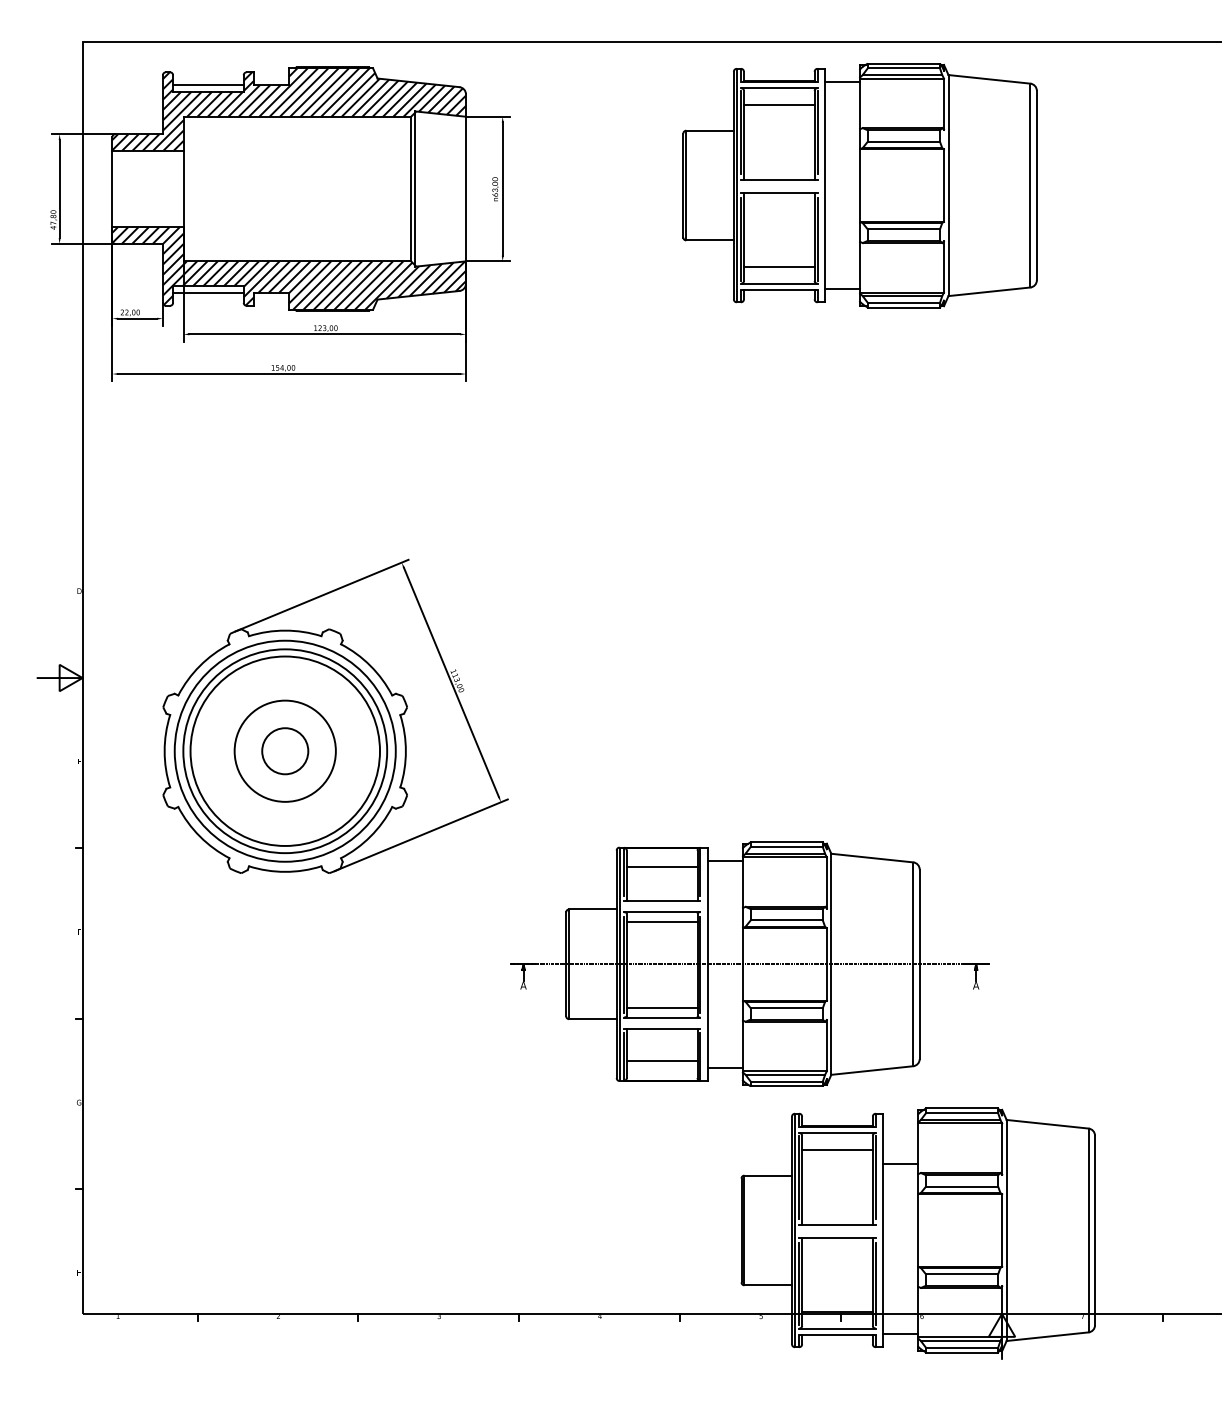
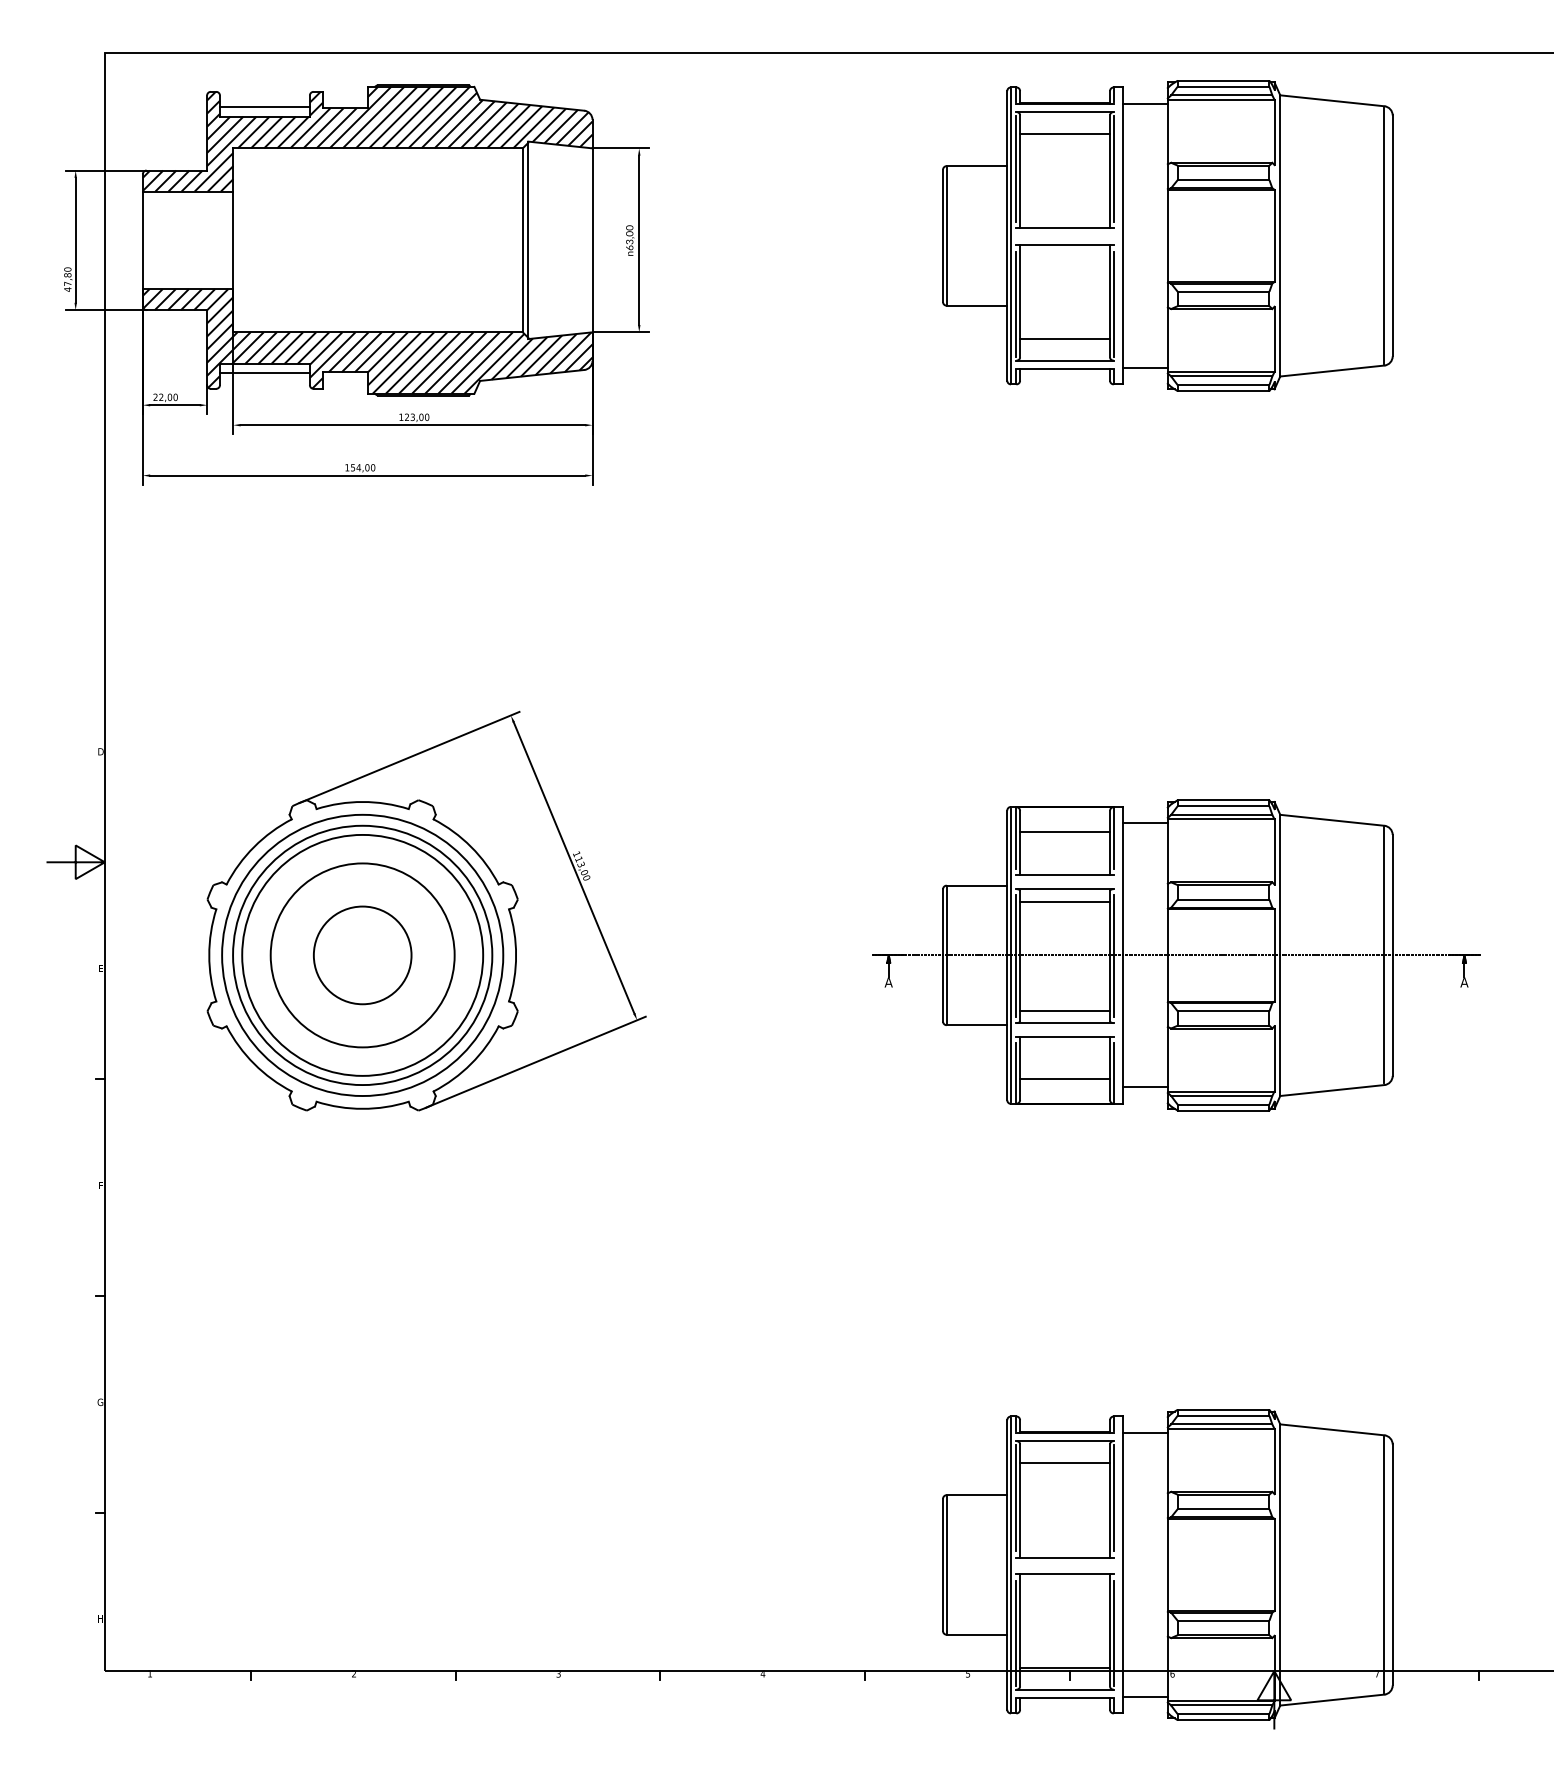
part: (859, 185) -> (1167, 235), moved
circle: (285, 751) -> (362, 955), size x1.43
circle: (285, 751) -> (362, 955), size x1.67
part: (749, 964) -> (1176, 955), moved
line: (899, 1164) -> (1144, 1432), moved

